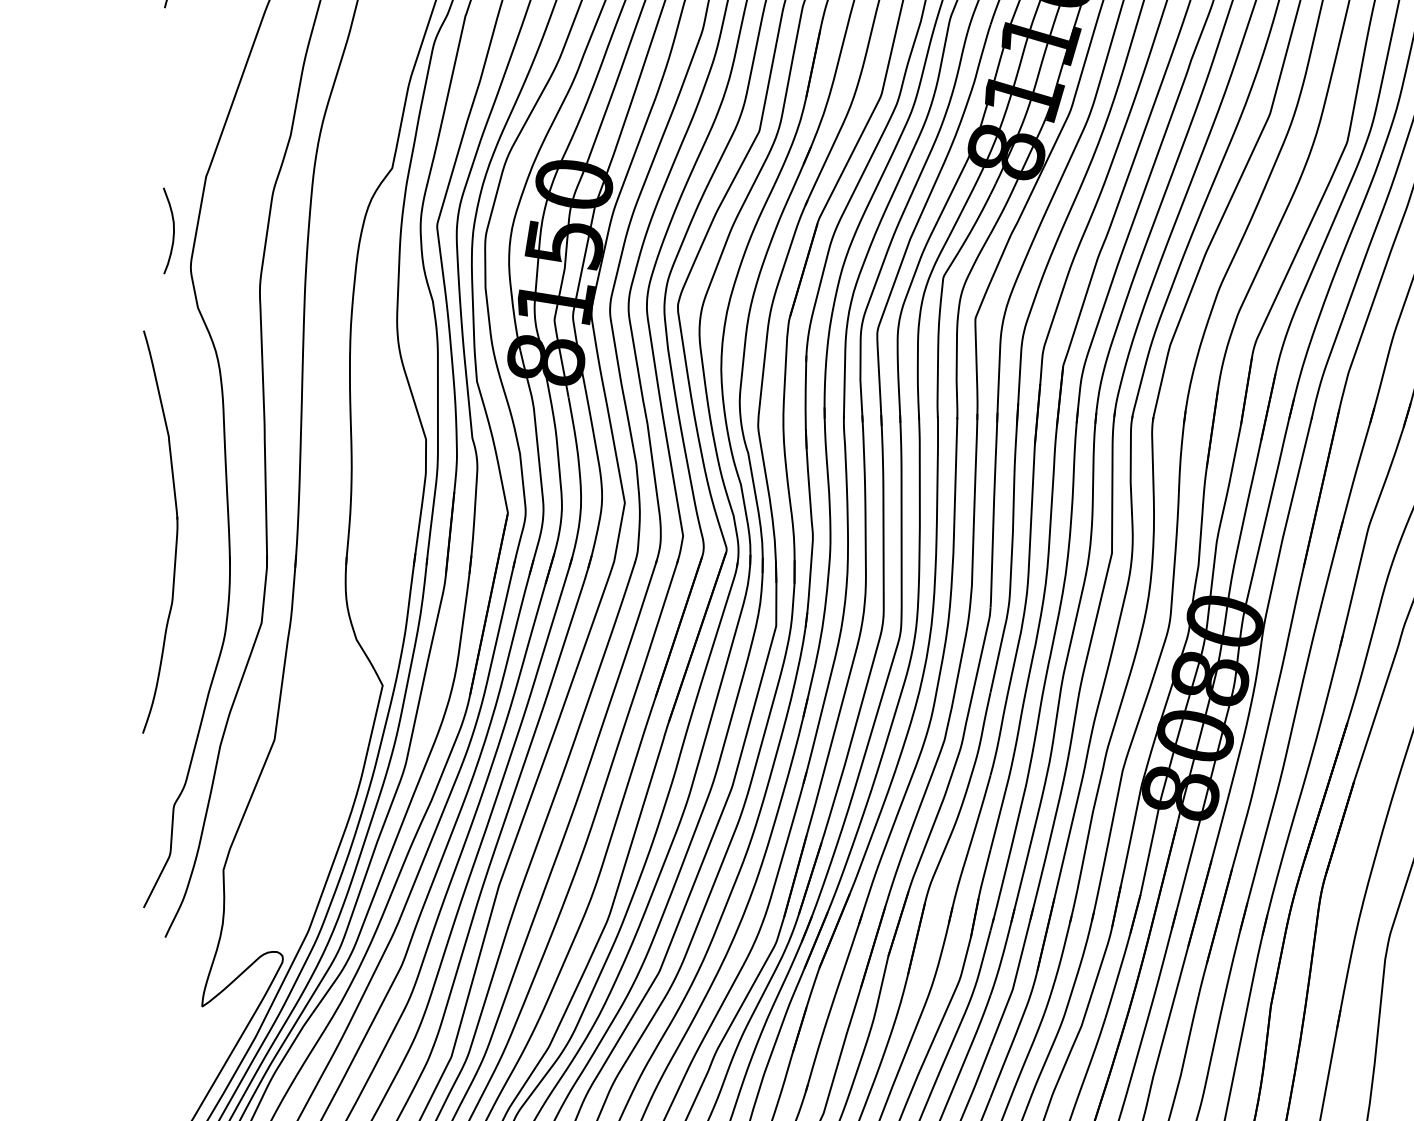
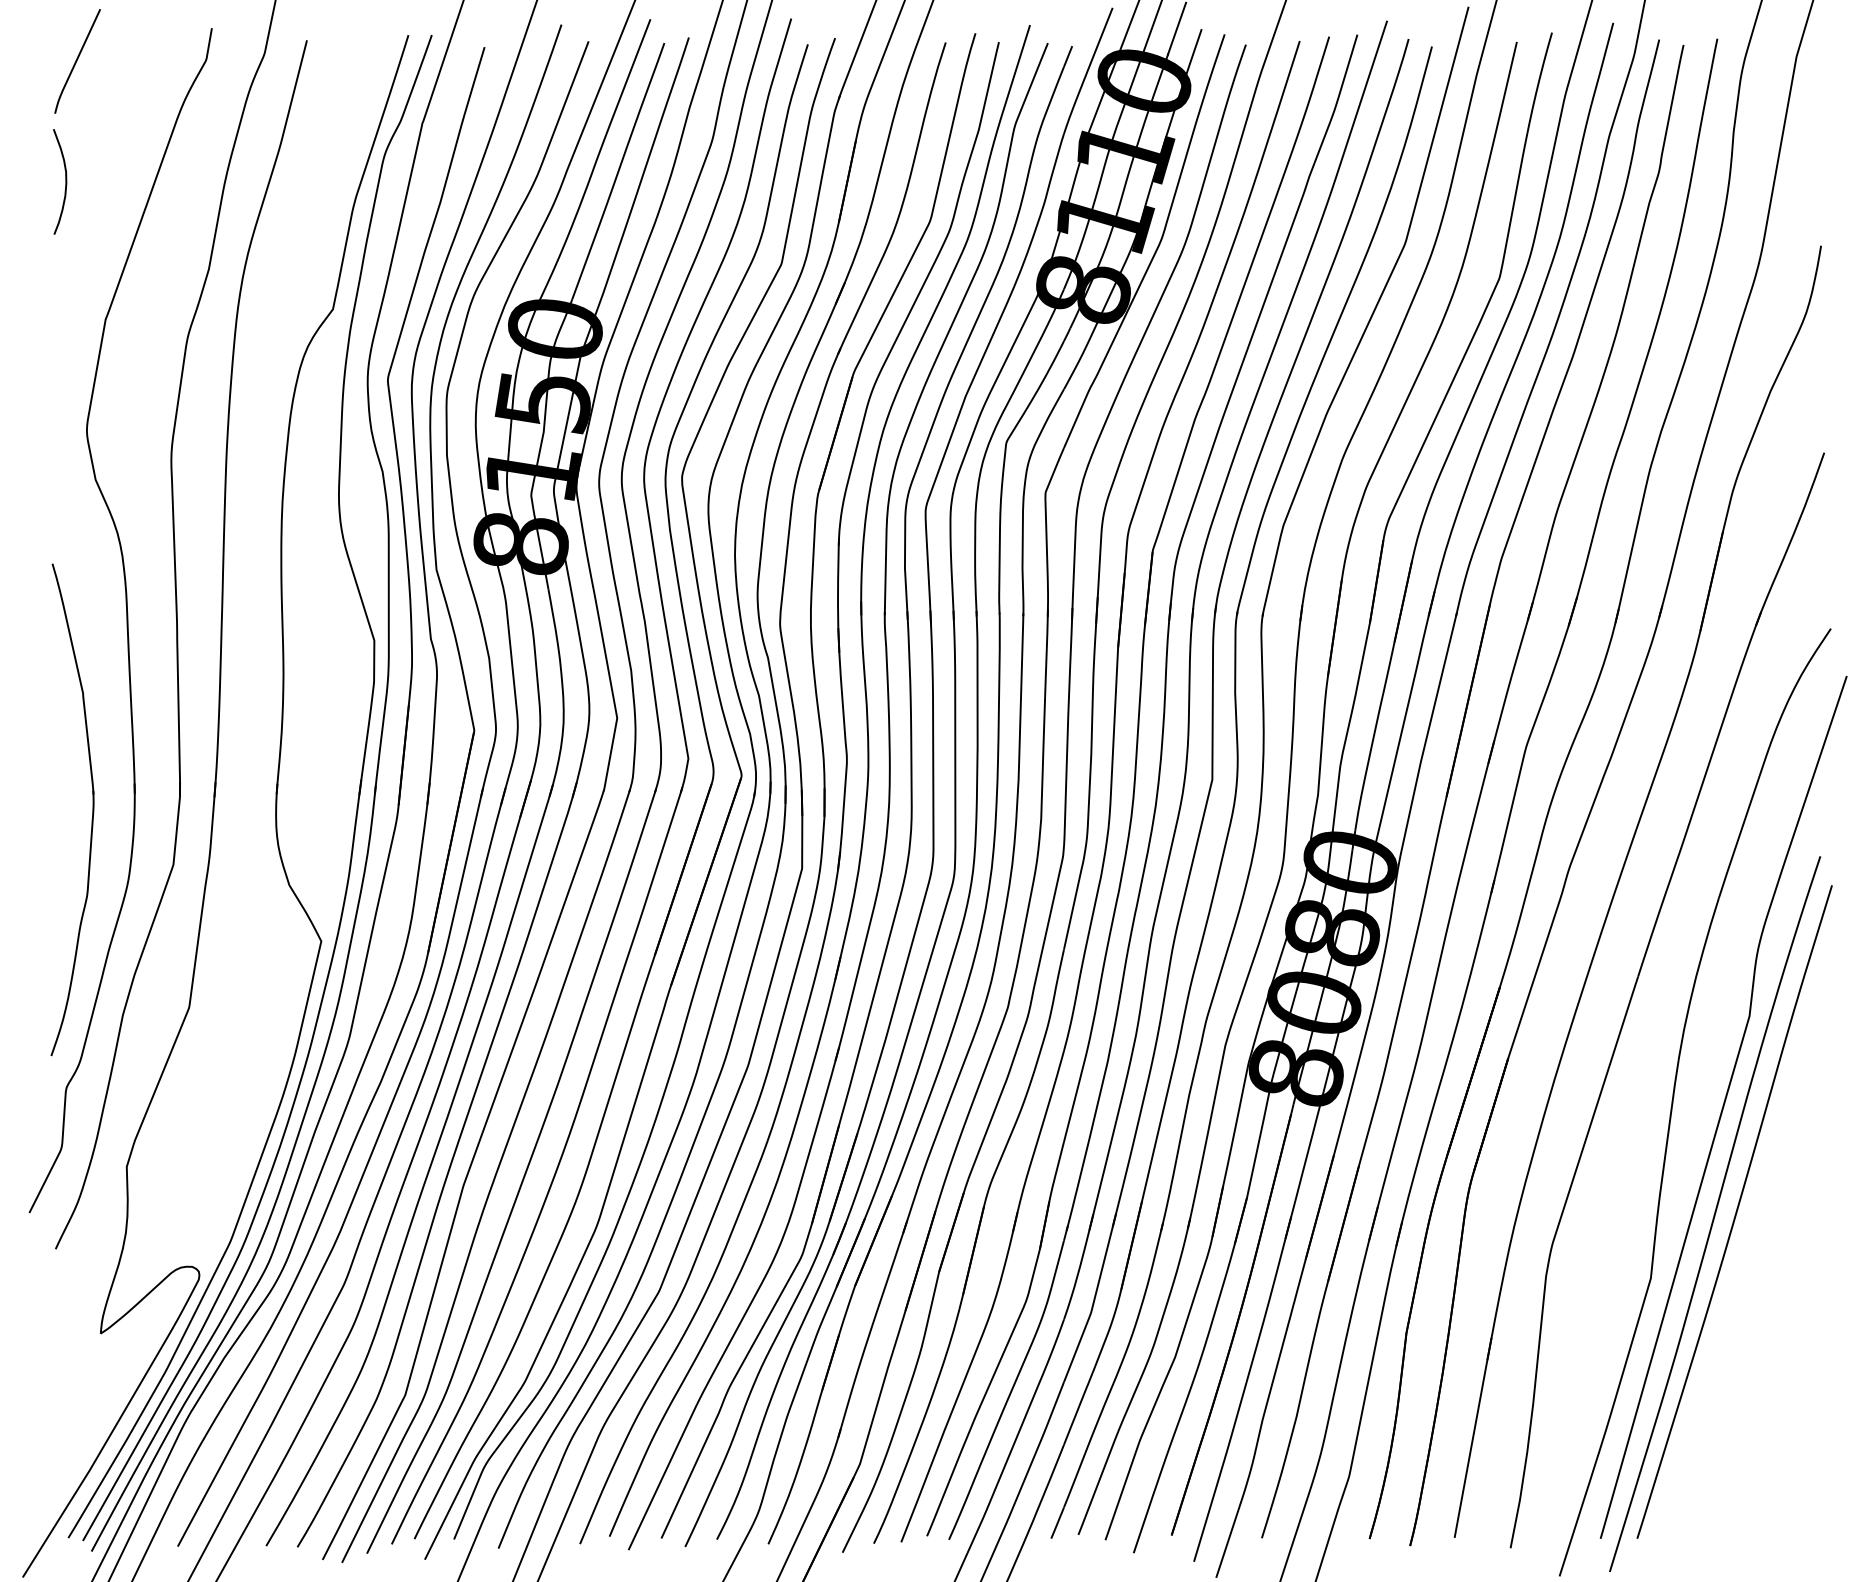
curve: (173, 230) -> (65, 181), moved
part: (176, 531) -> (92, 809), moved

